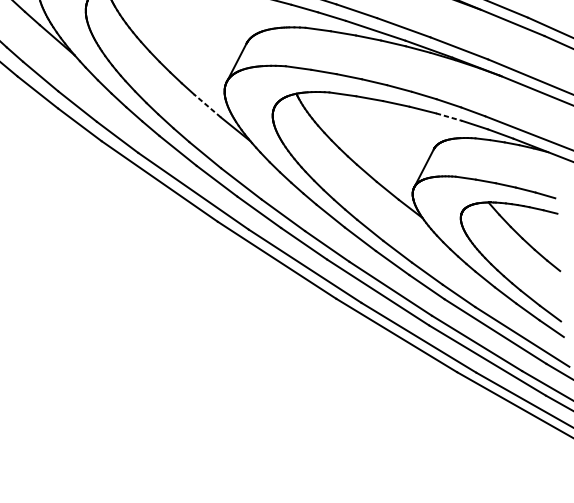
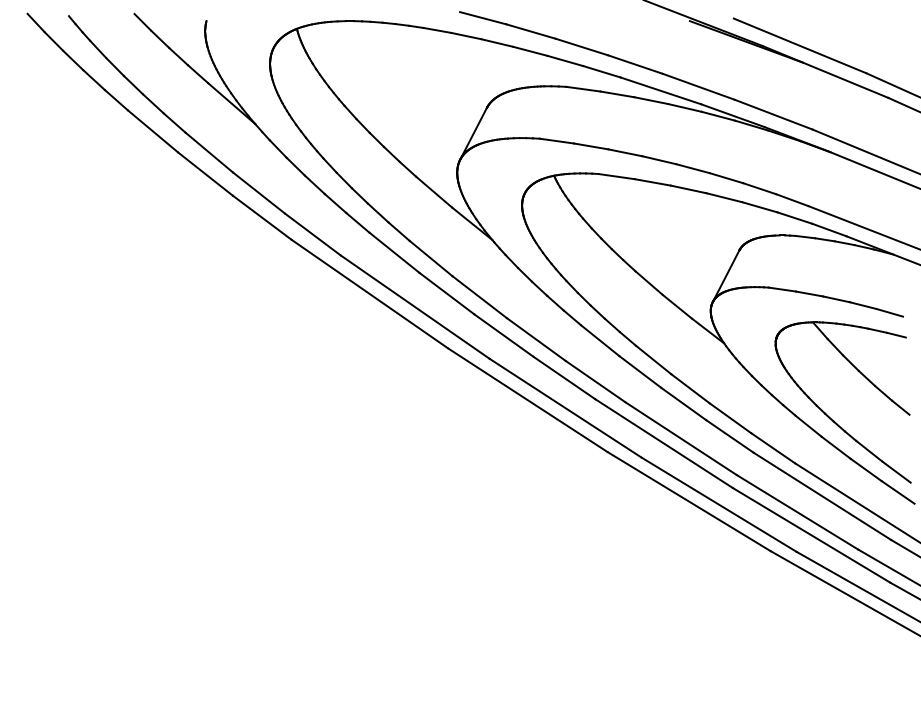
line: (207, 106) -> (434, 192), dashed -> solid
line: (449, 117) -> (760, 207), dashed -> solid

